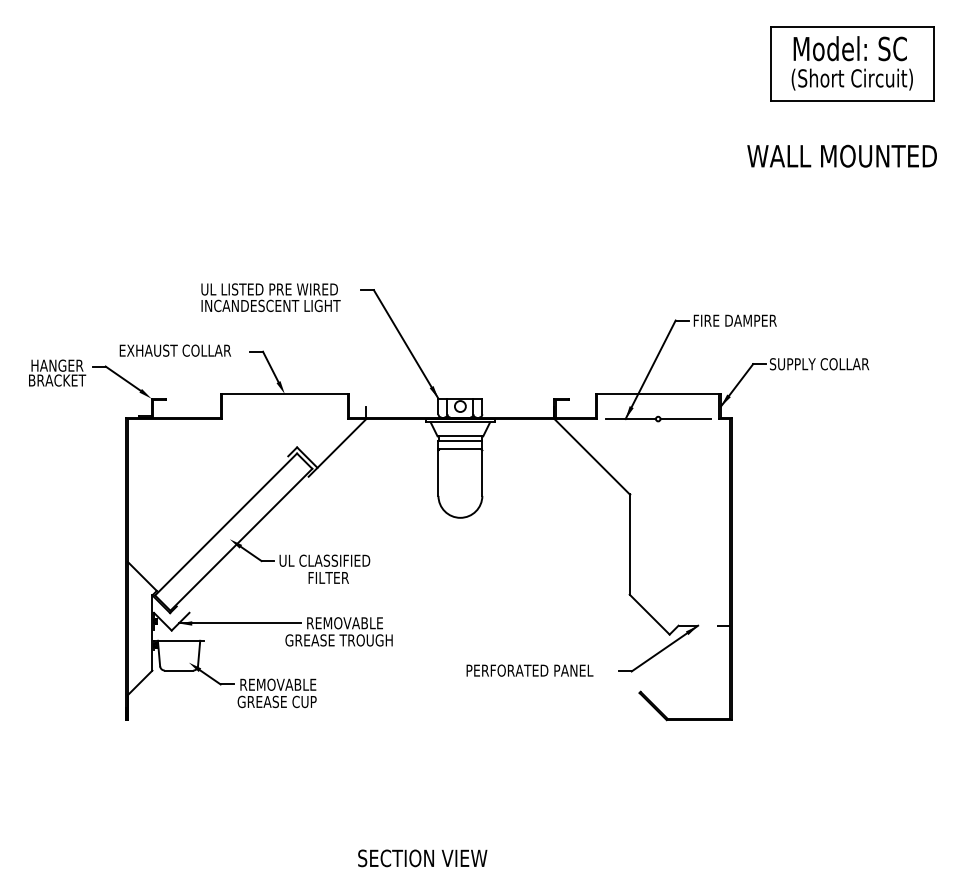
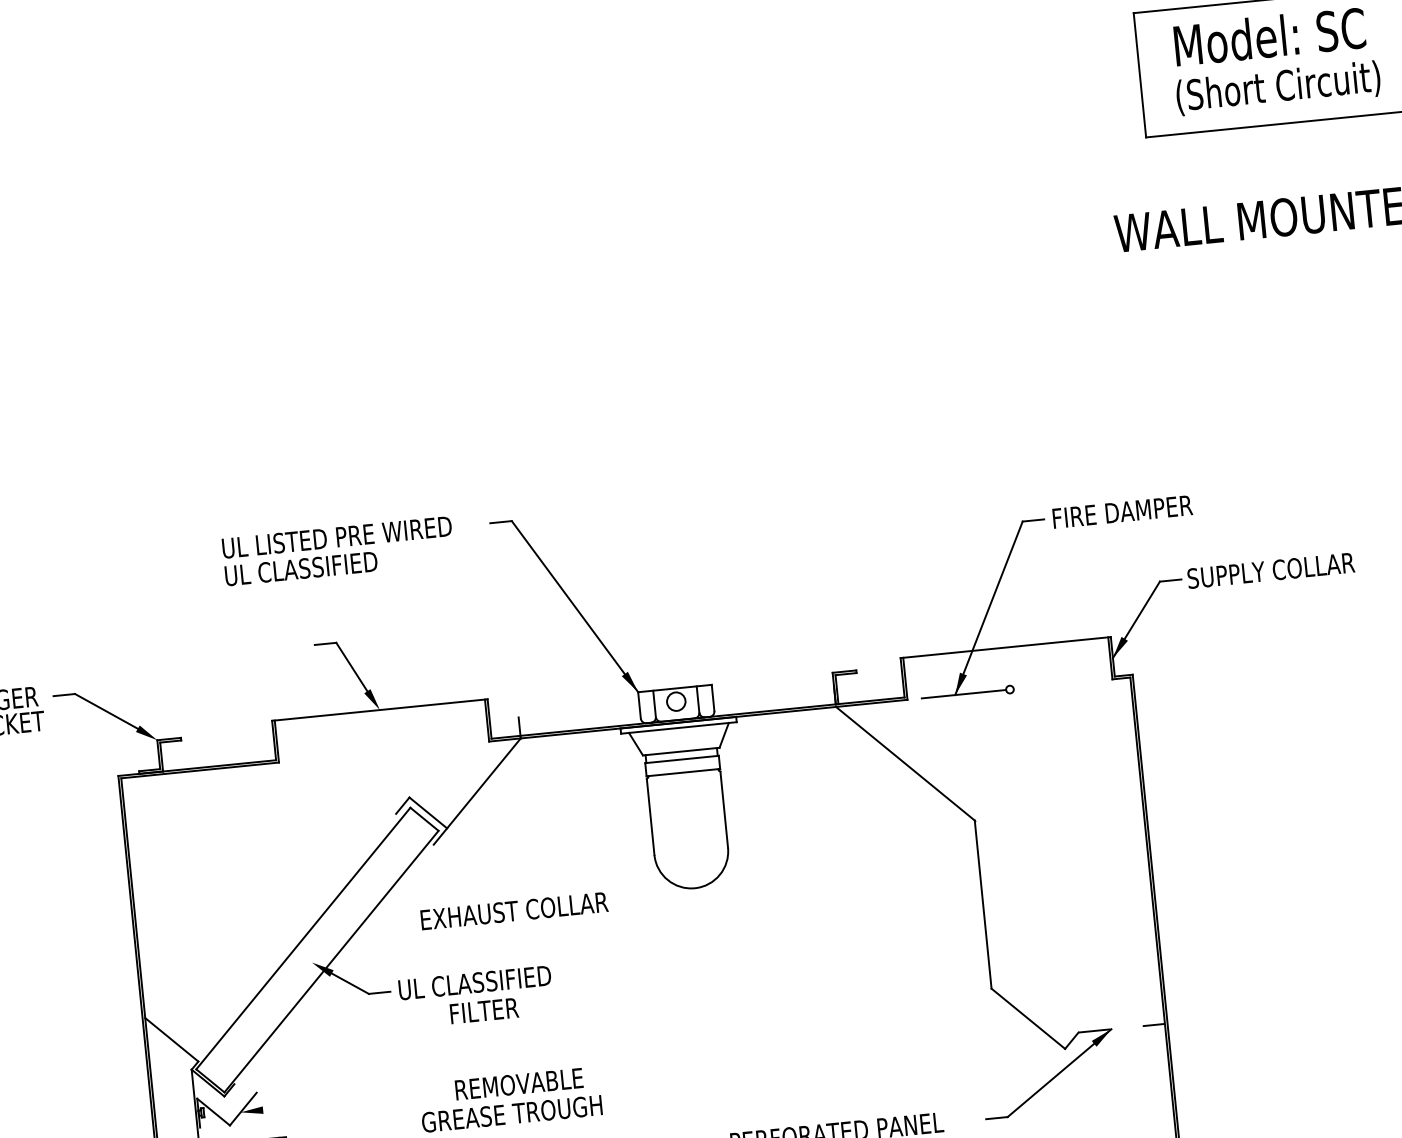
text: (270, 305) -> (341, 564), INCANDESCENT LIGHT -> UL CLASSIFIED
text: (175, 350) -> (514, 910), moved
line: (685, 419) -> (1055, 685), removed
line: (239, 623) -> (342, 1102), removed

